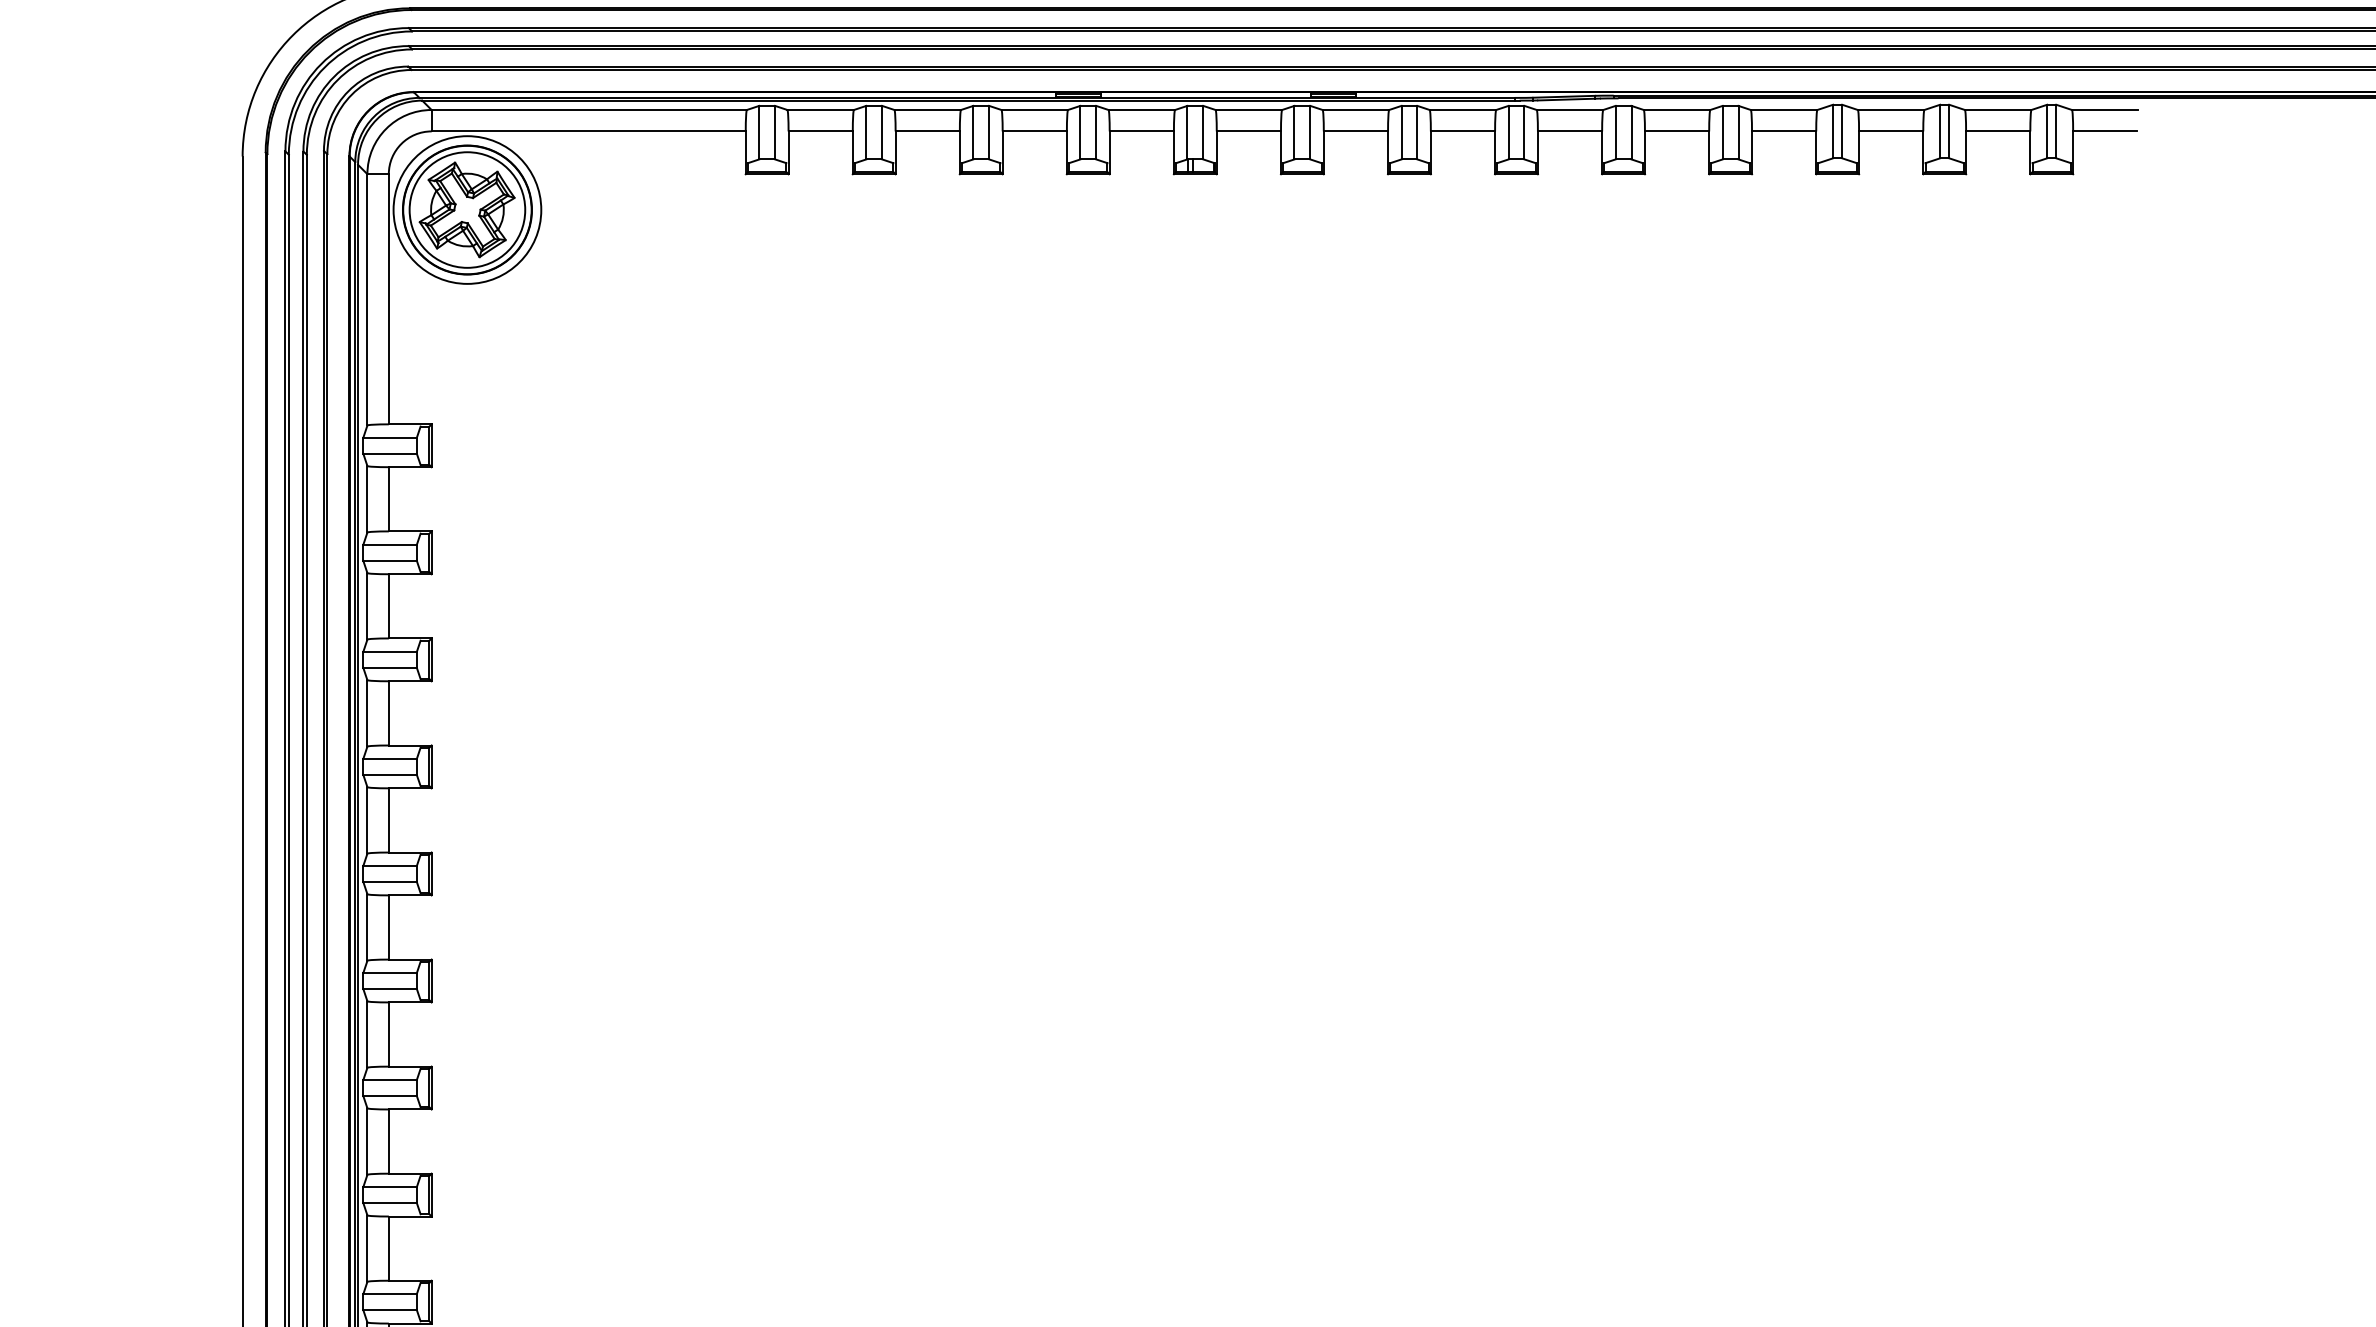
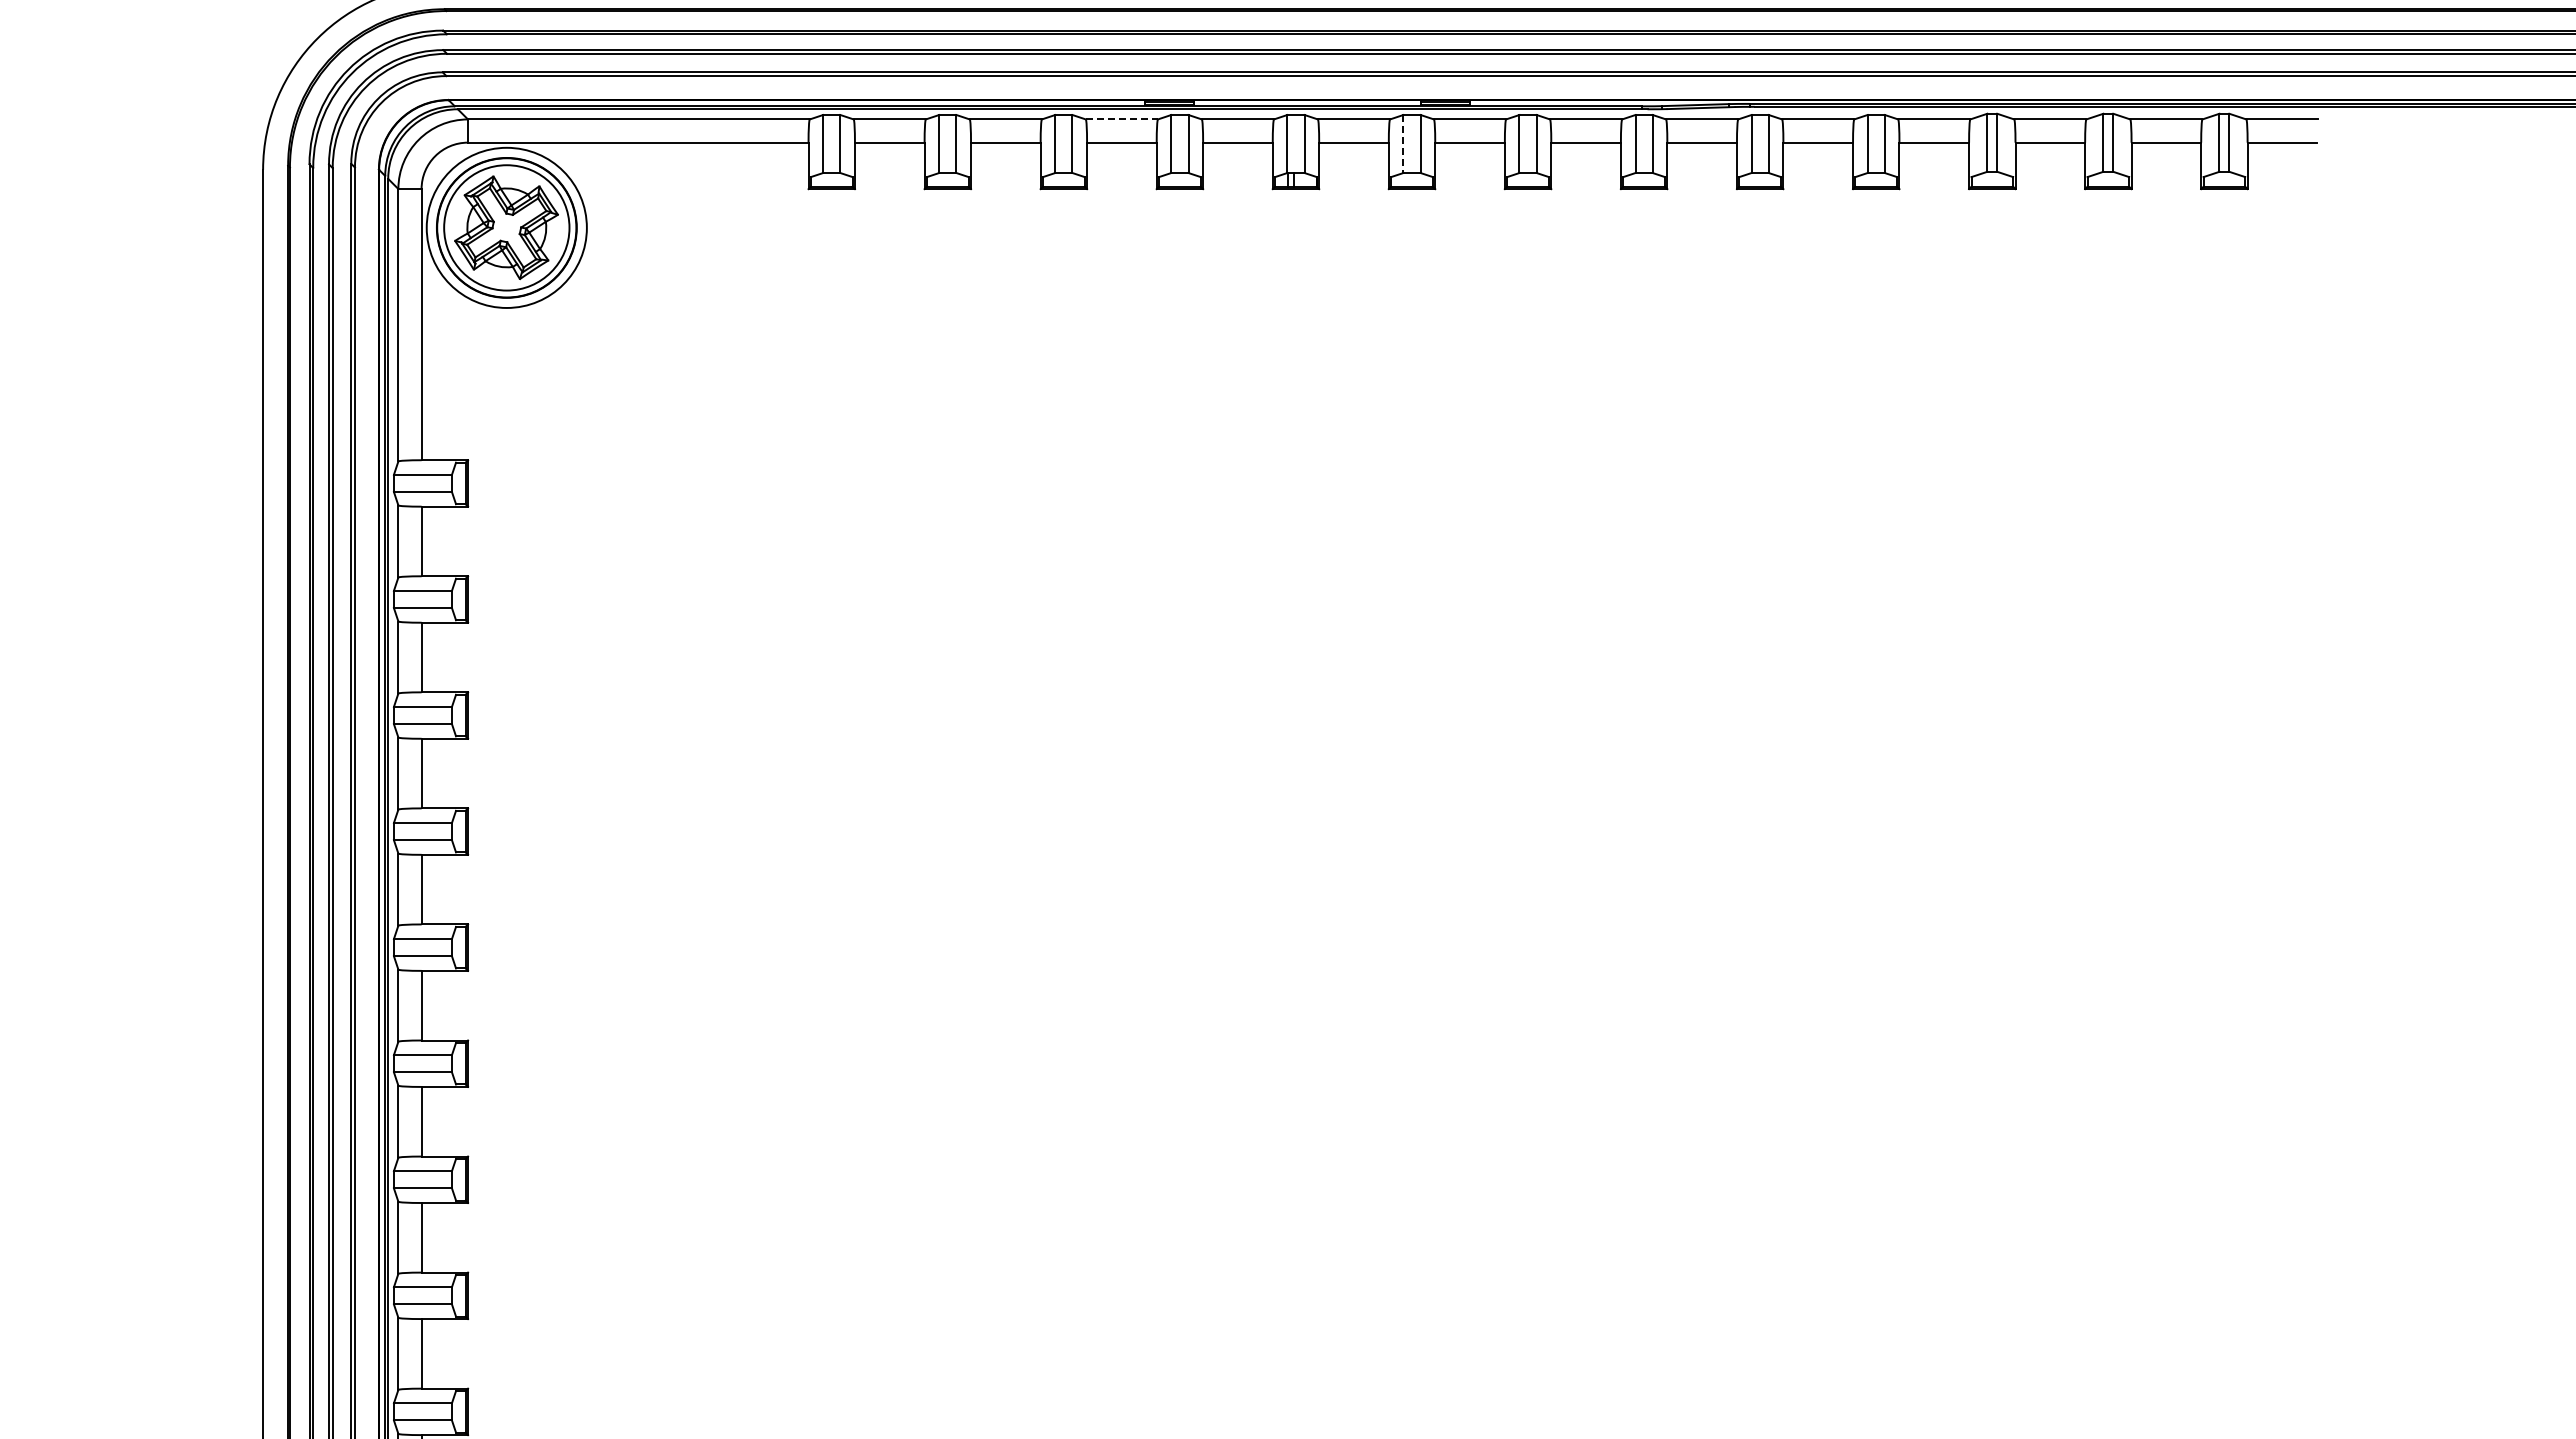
line: (1035, 110) -> (1122, 119), solid -> dashed
line: (1294, 133) -> (1403, 144), solid -> dashed

